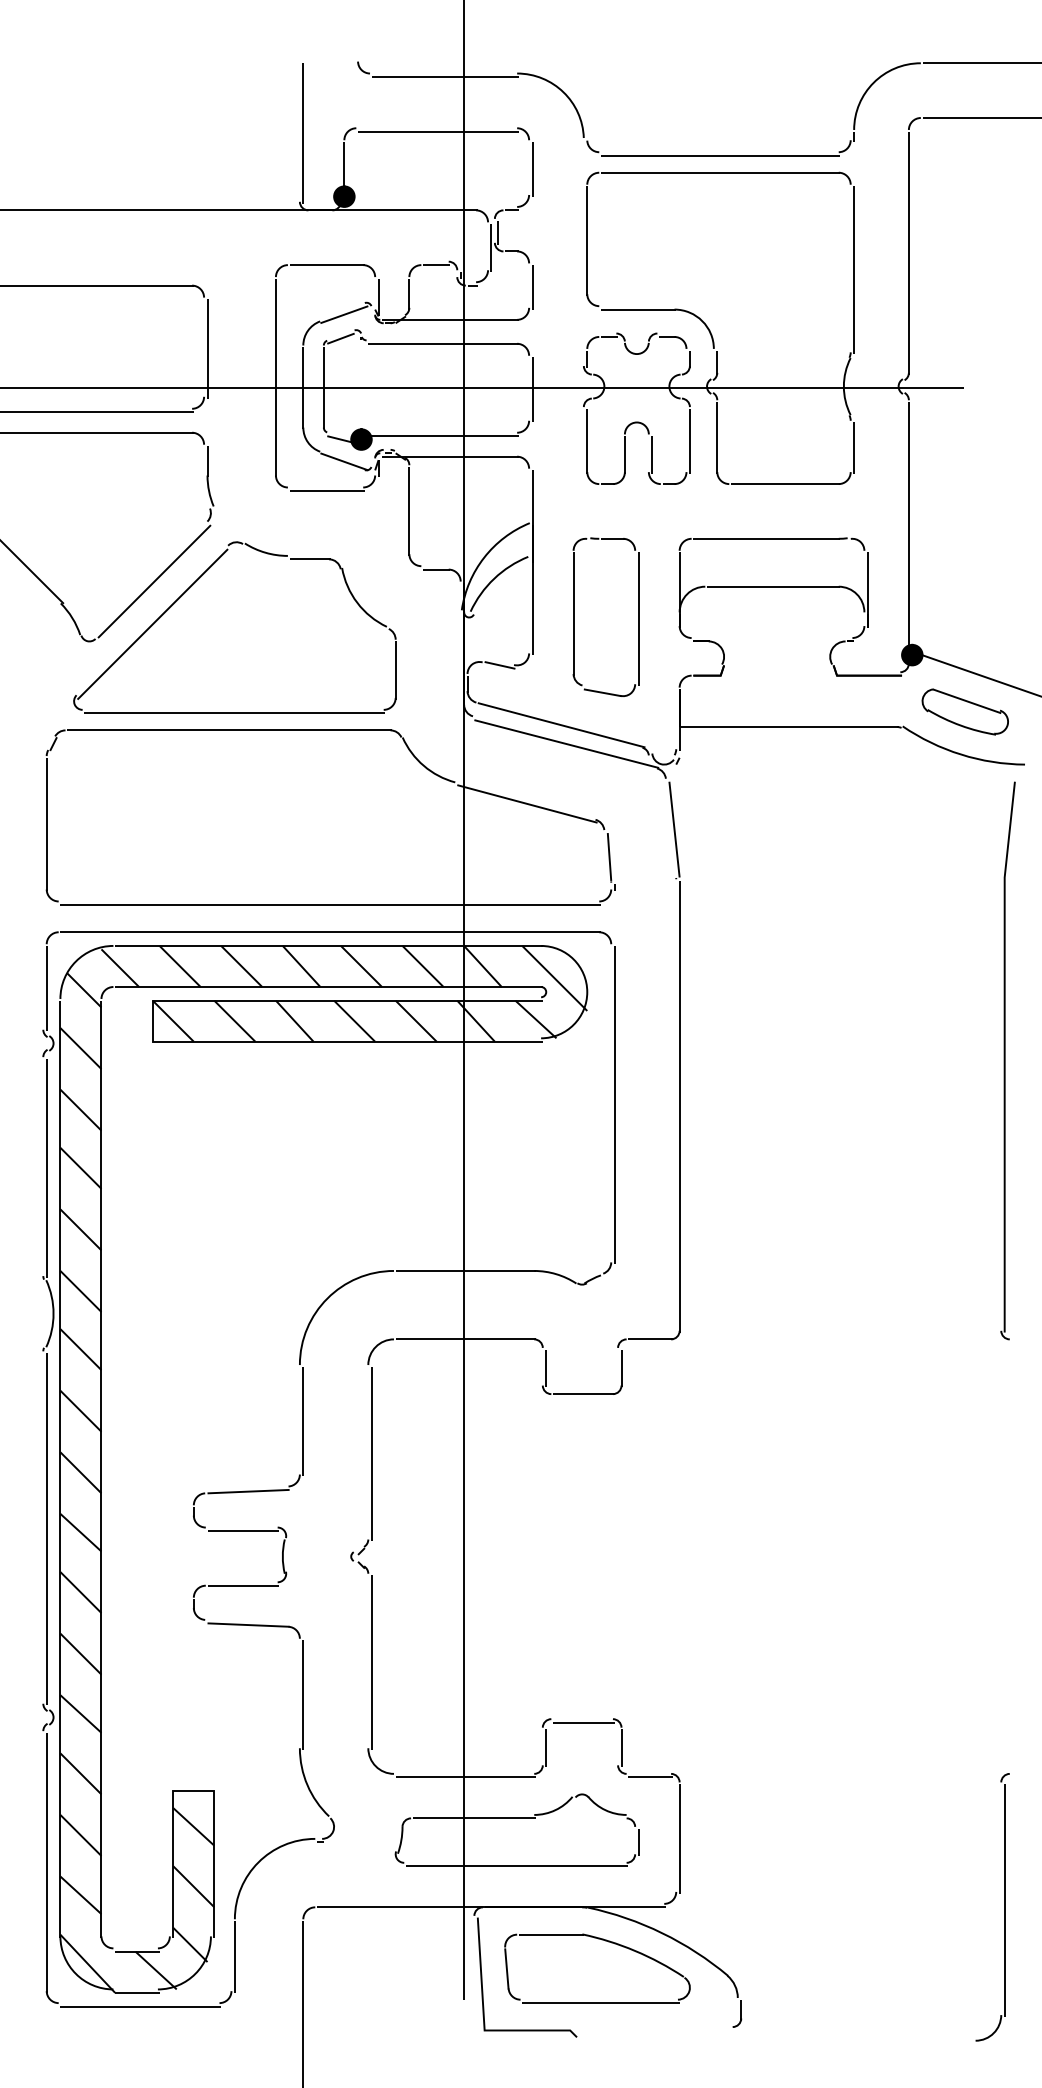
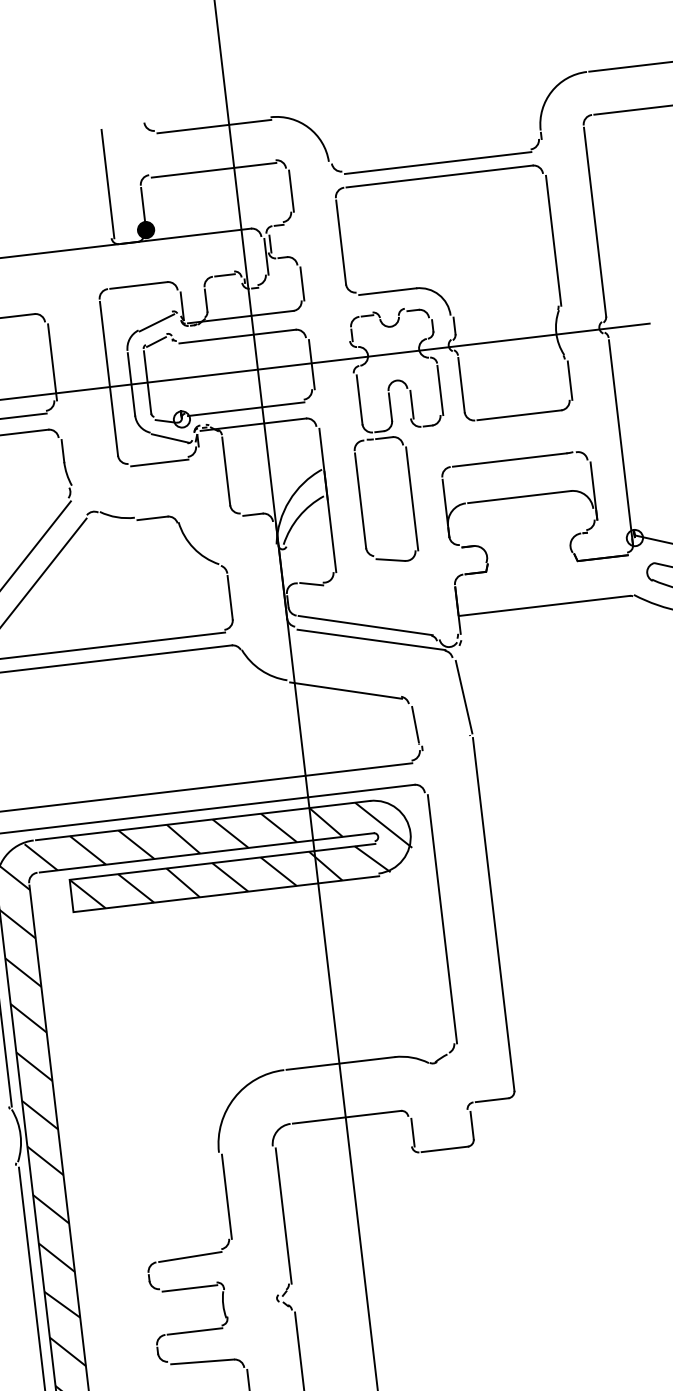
fill: (361, 439) -> (181, 419), removed
part: (574, 616) -> (361, 502), moved
fill: (912, 654) -> (635, 537), removed

